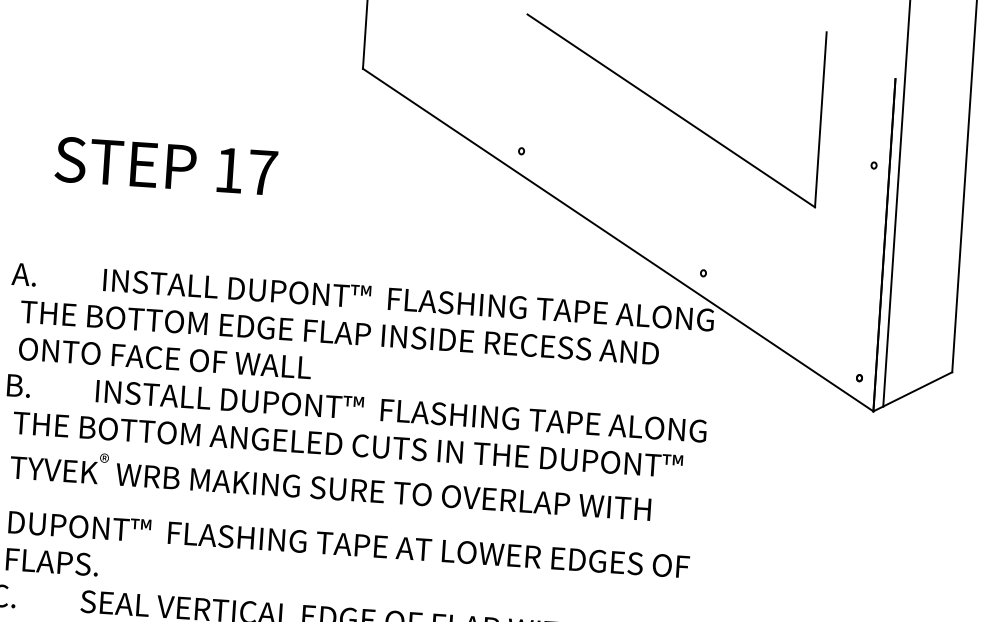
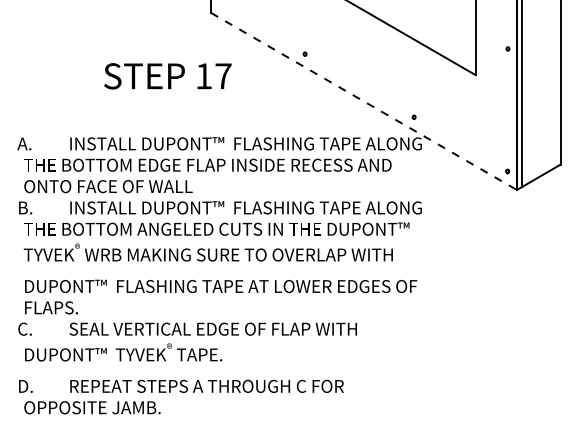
text: (165, 166) -> (167, 76), moved
line: (617, 240) -> (363, 101), solid -> dashed

